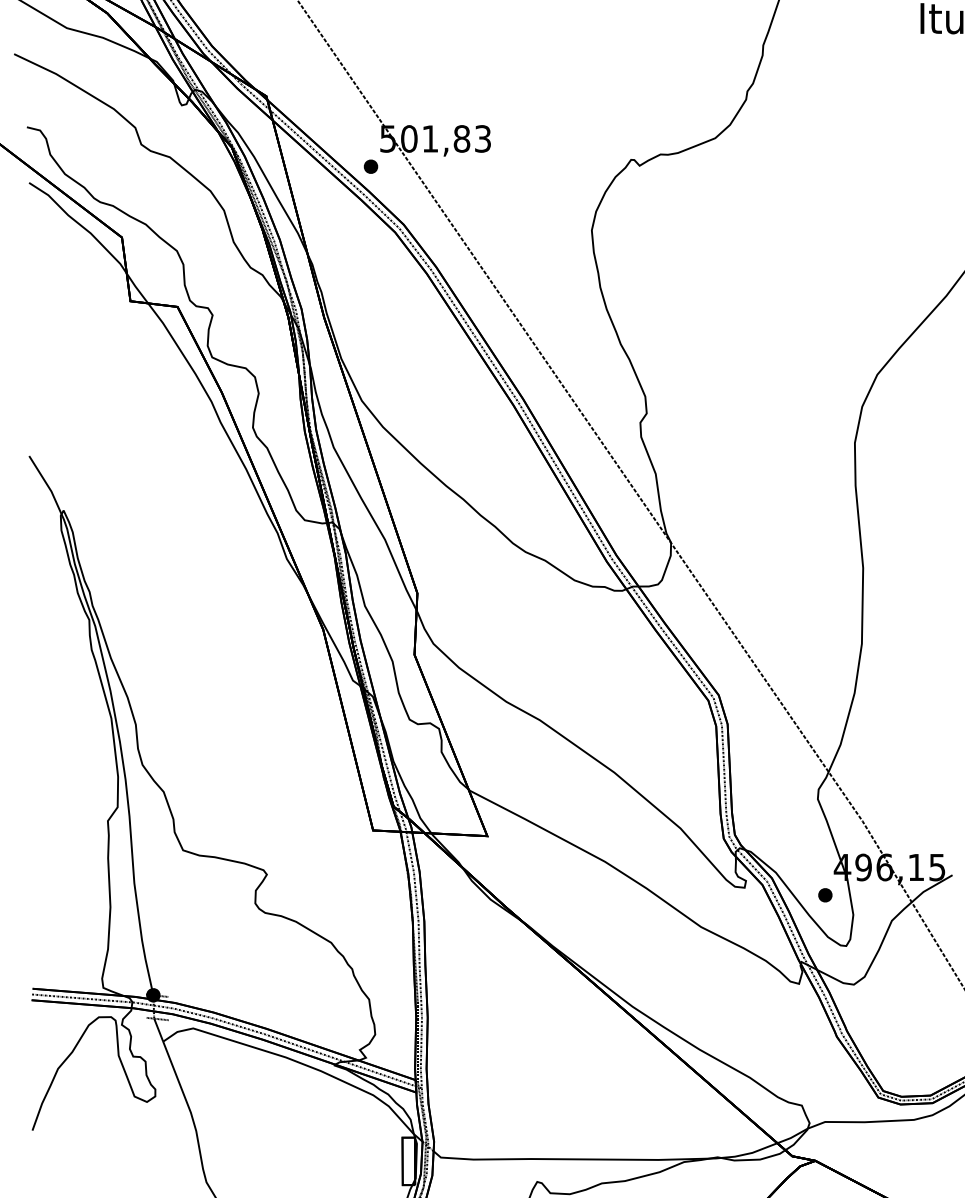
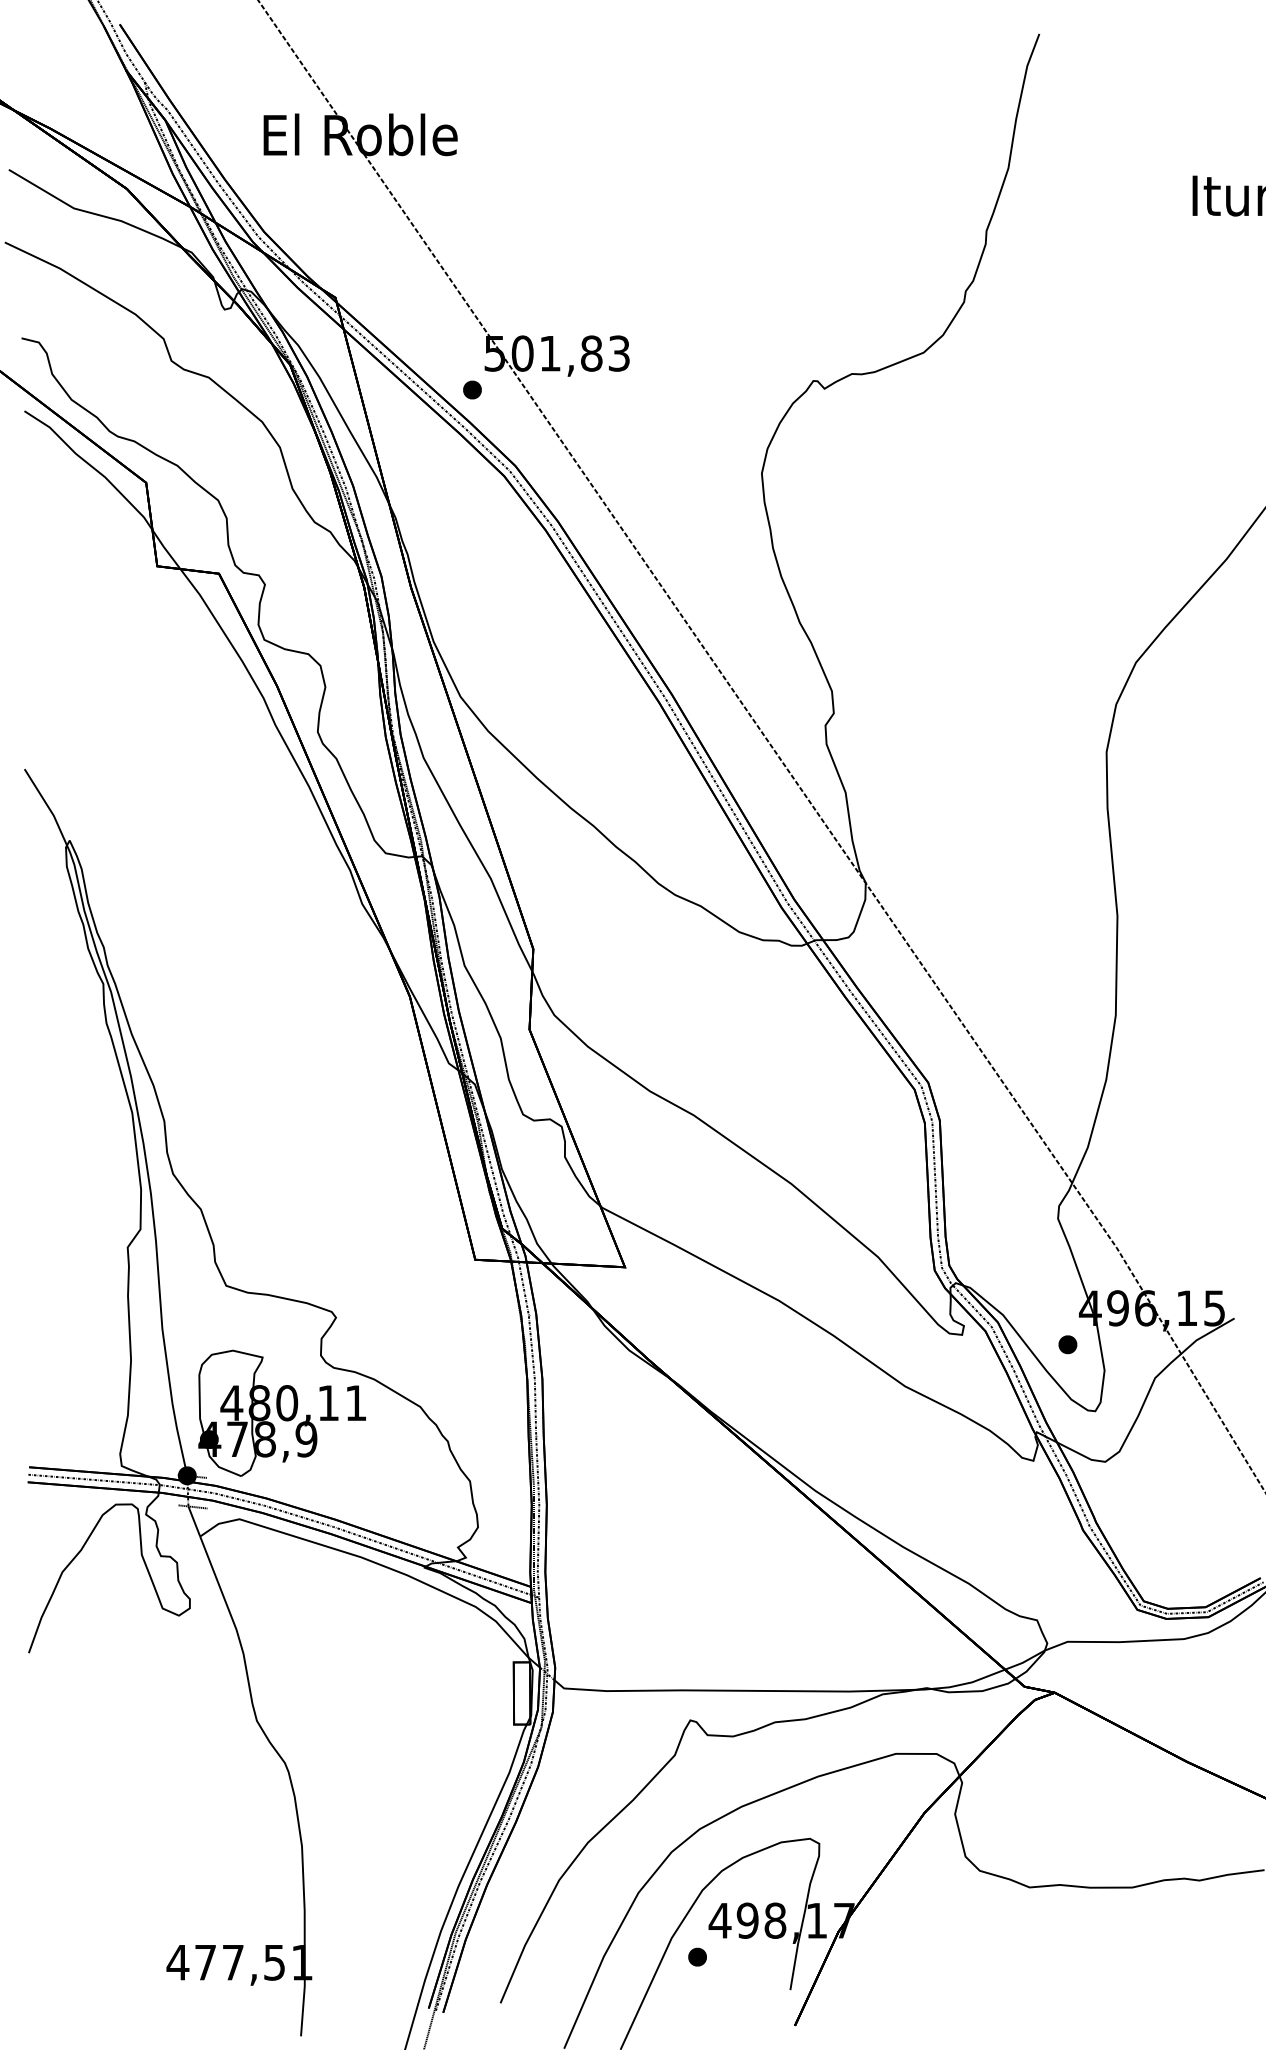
part: (225, 946) -> (281, 1412), added

